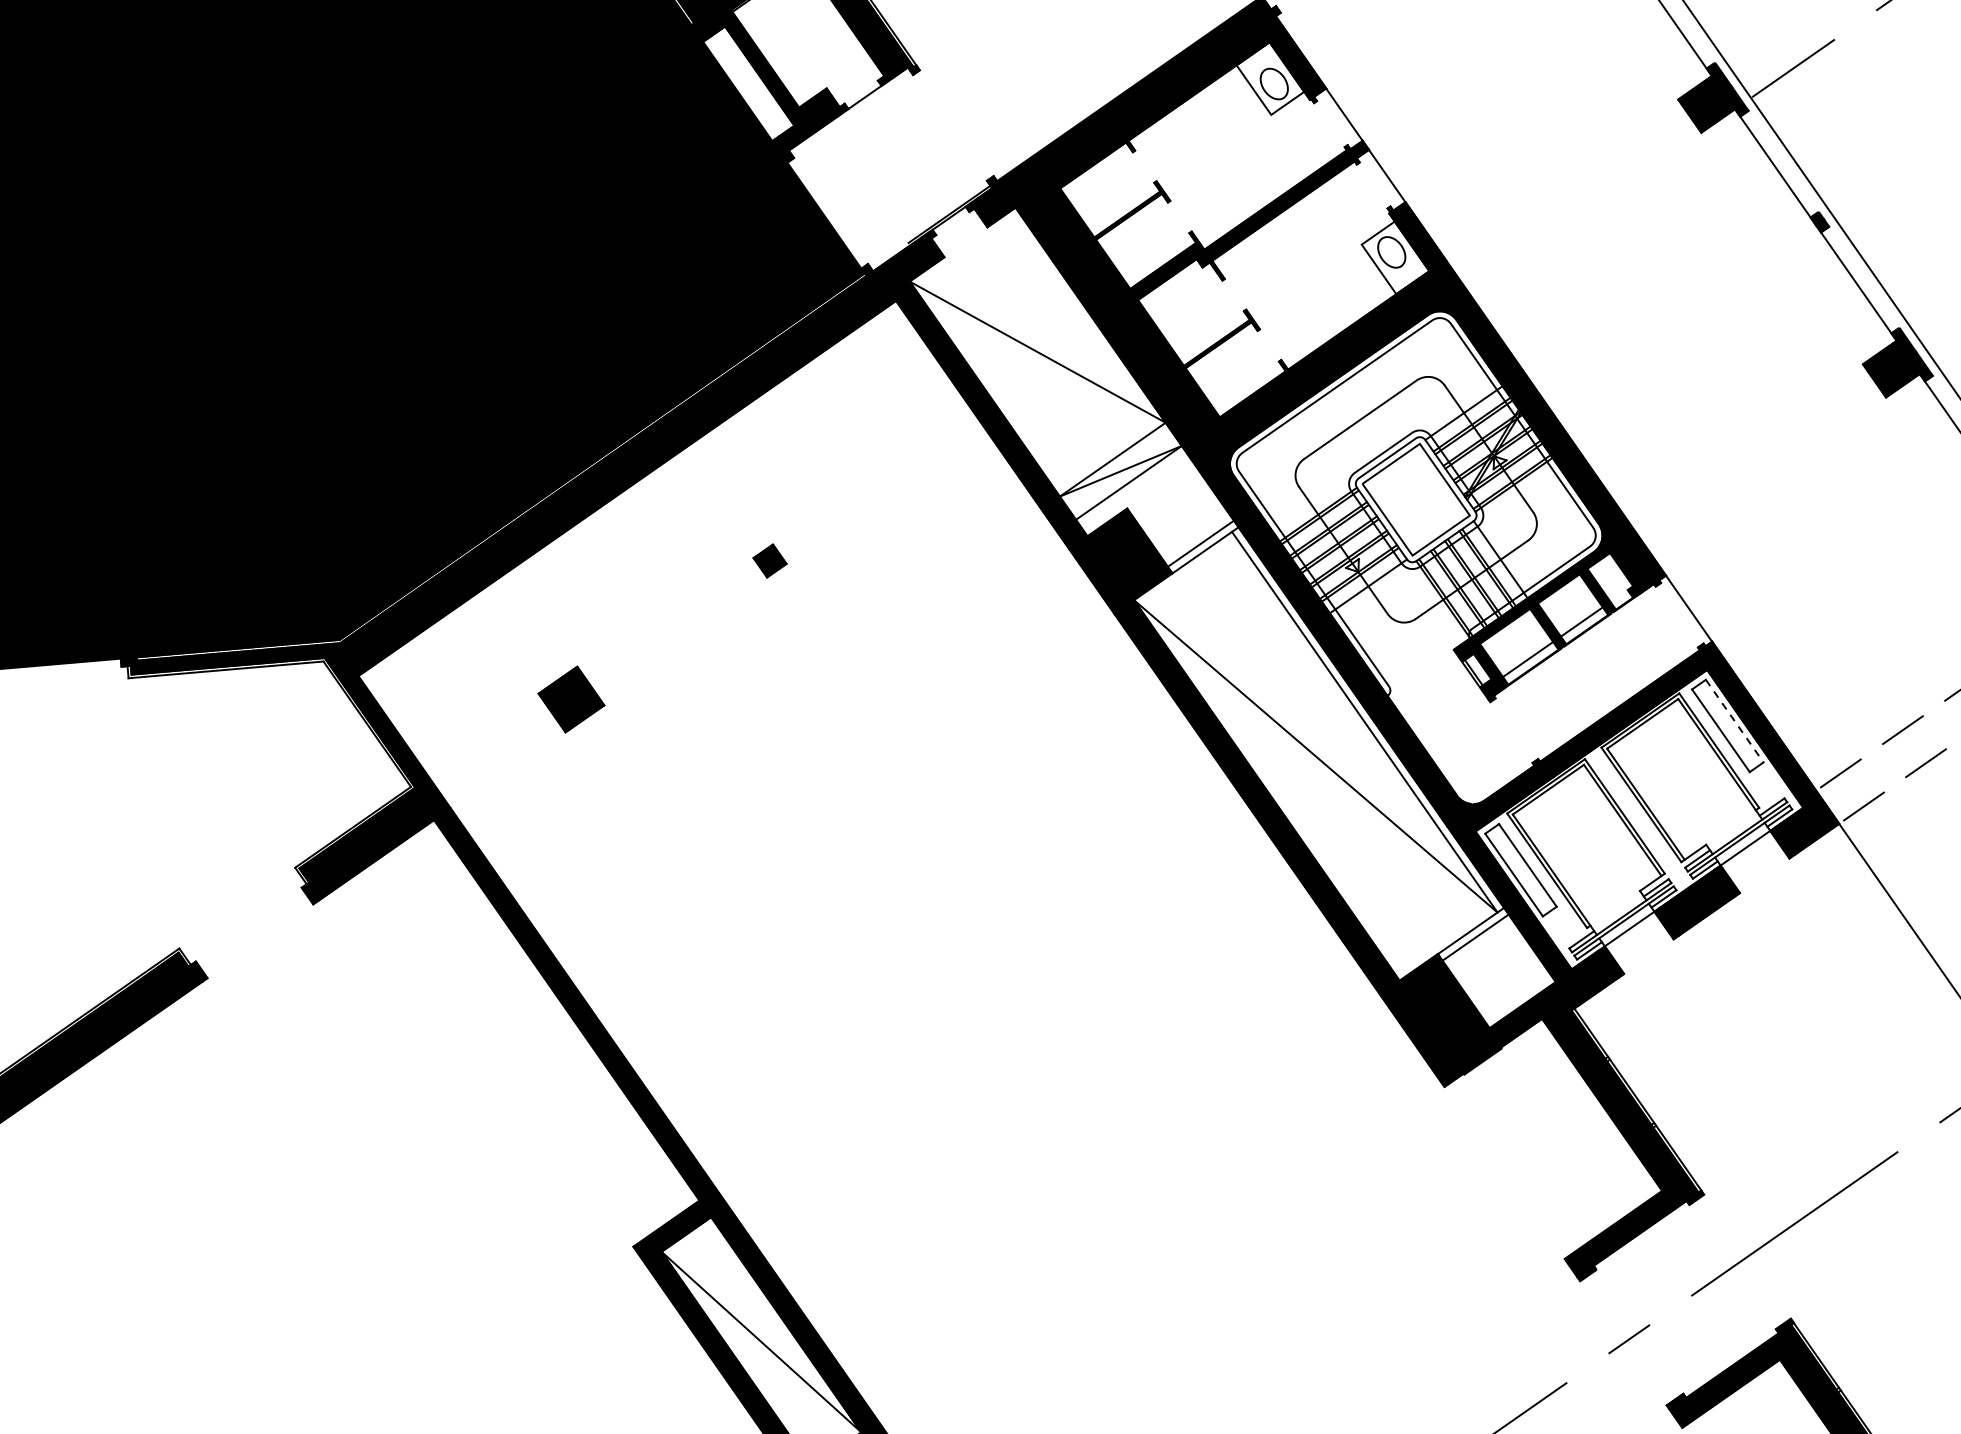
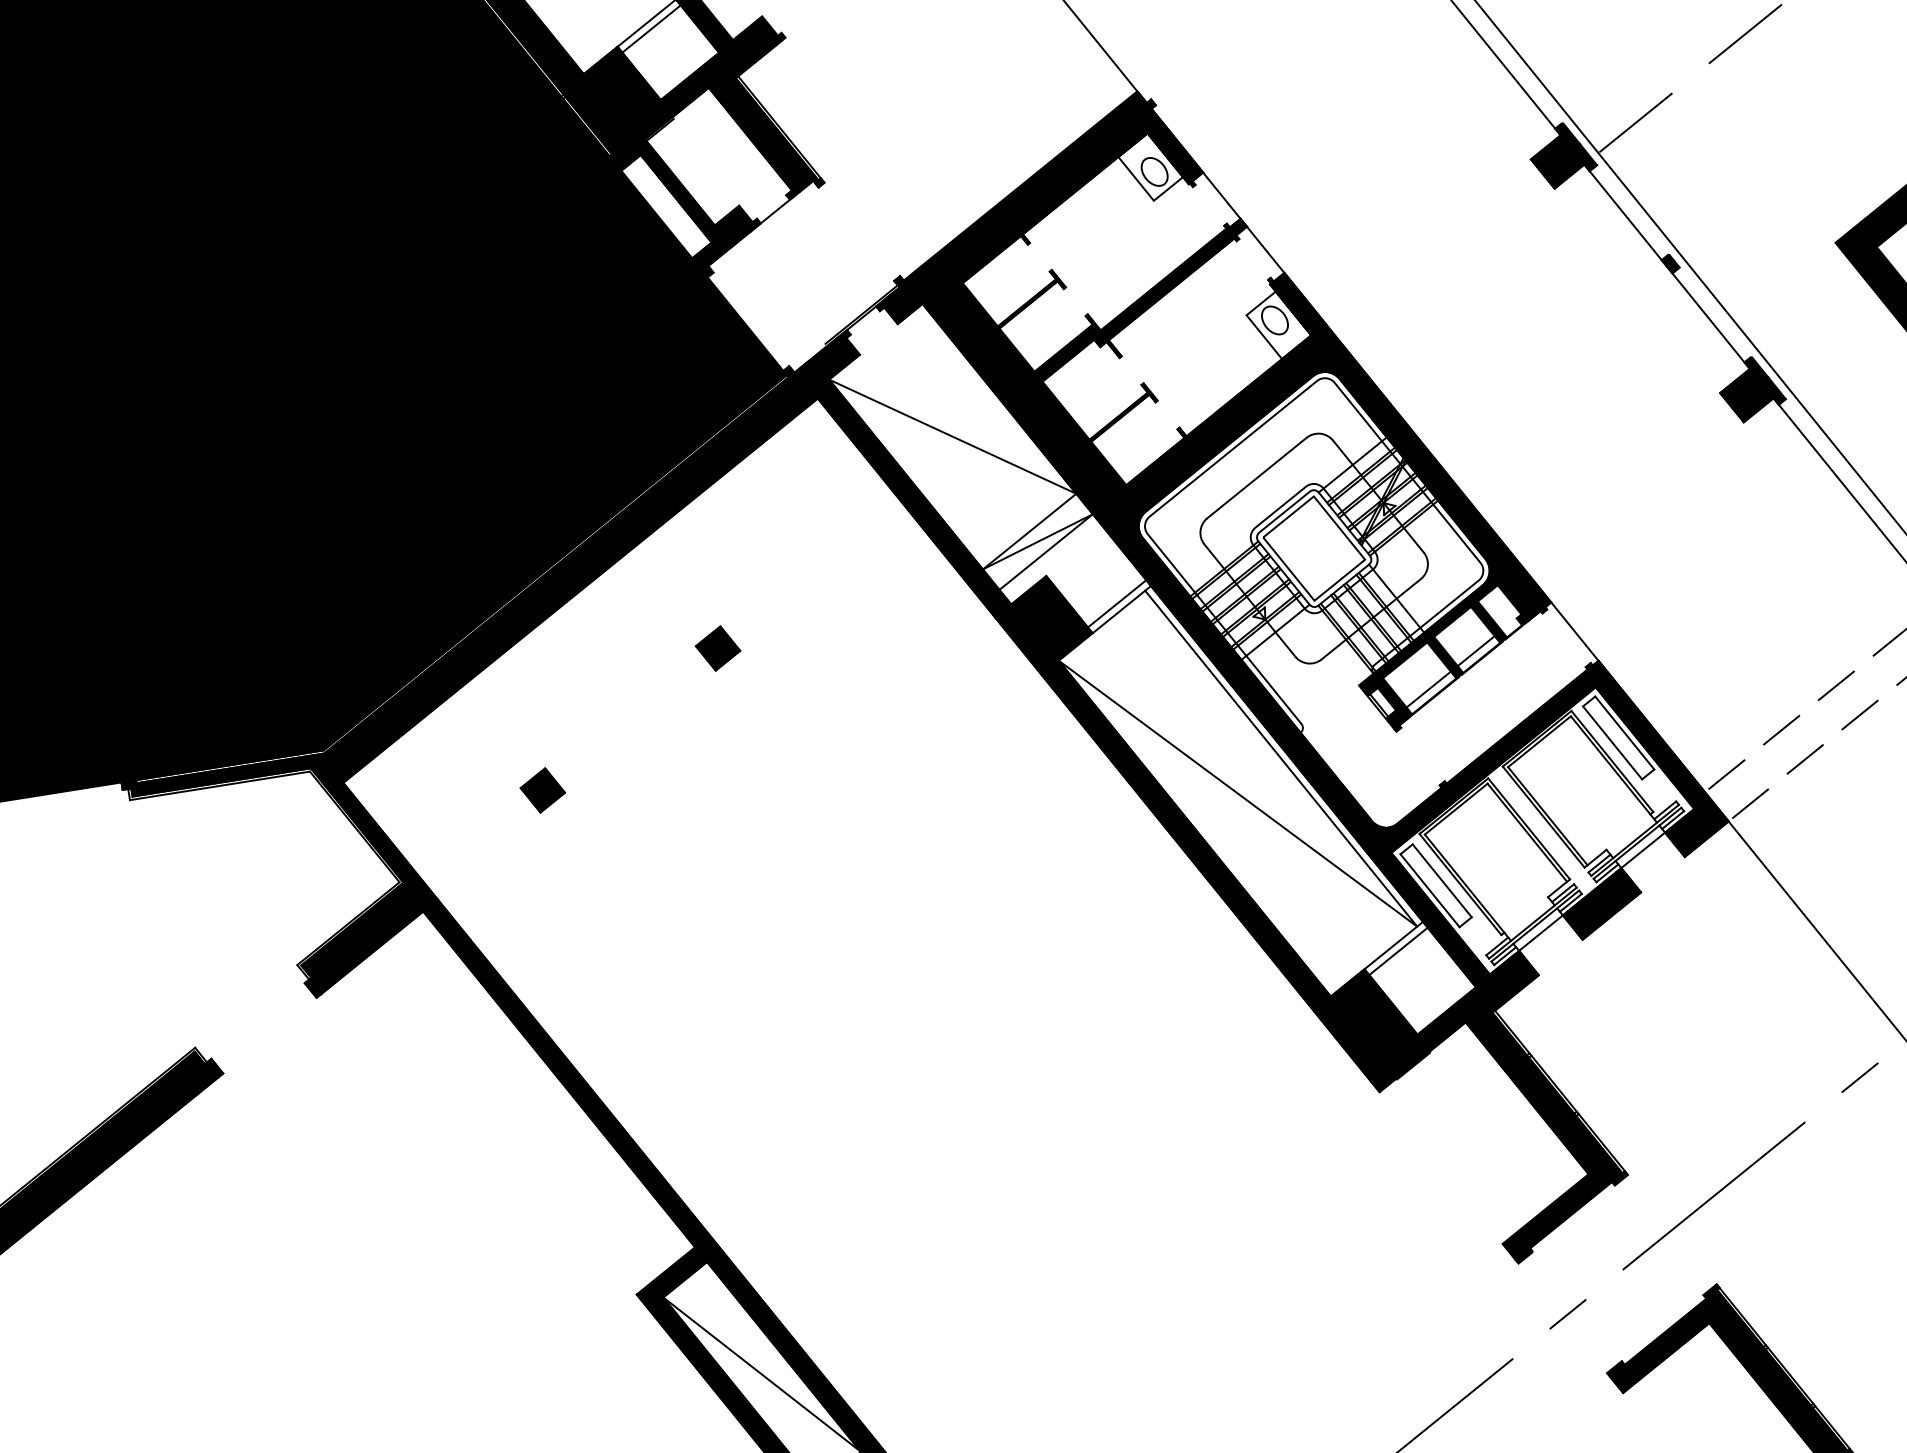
part: (769, 560) -> (717, 648), size x1.43
part: (571, 699) -> (542, 790), size x0.71
line: (1734, 721) -> (1624, 733), dashed -> solid

